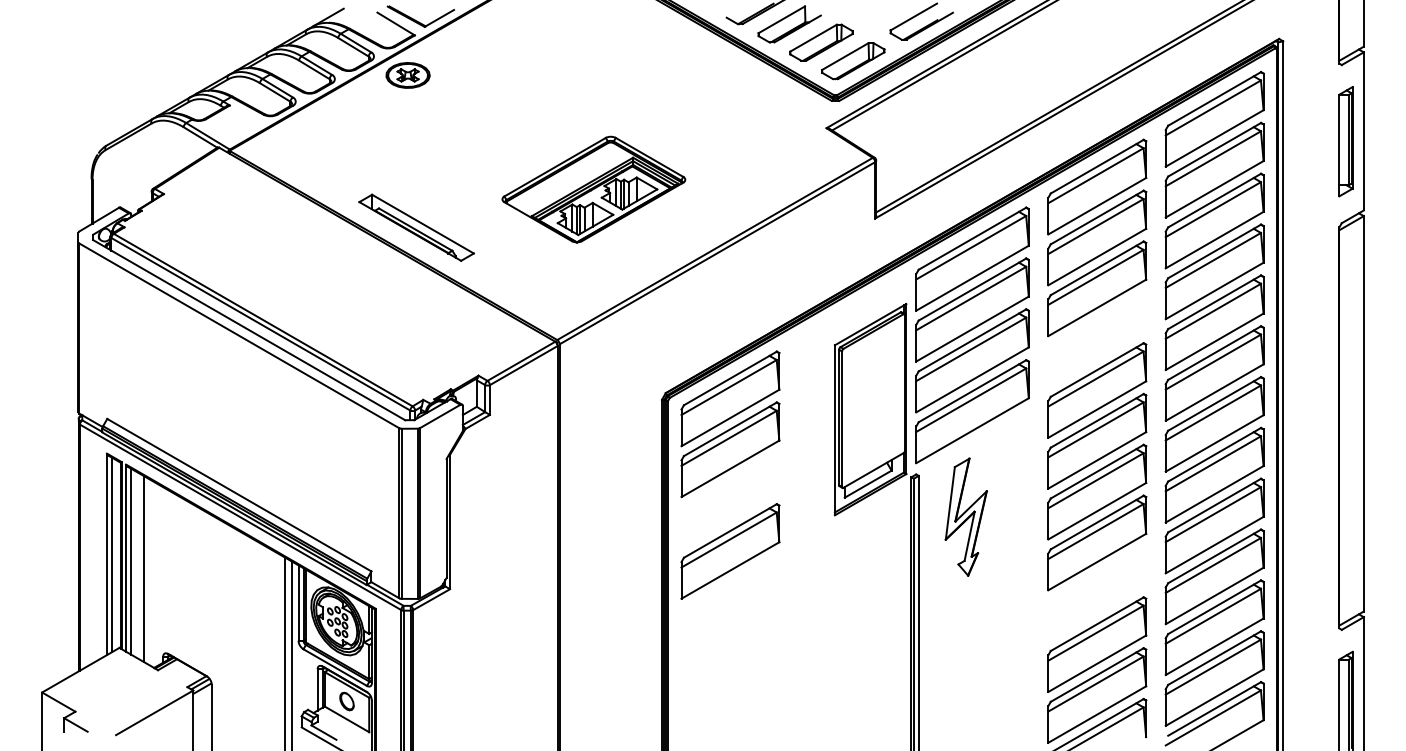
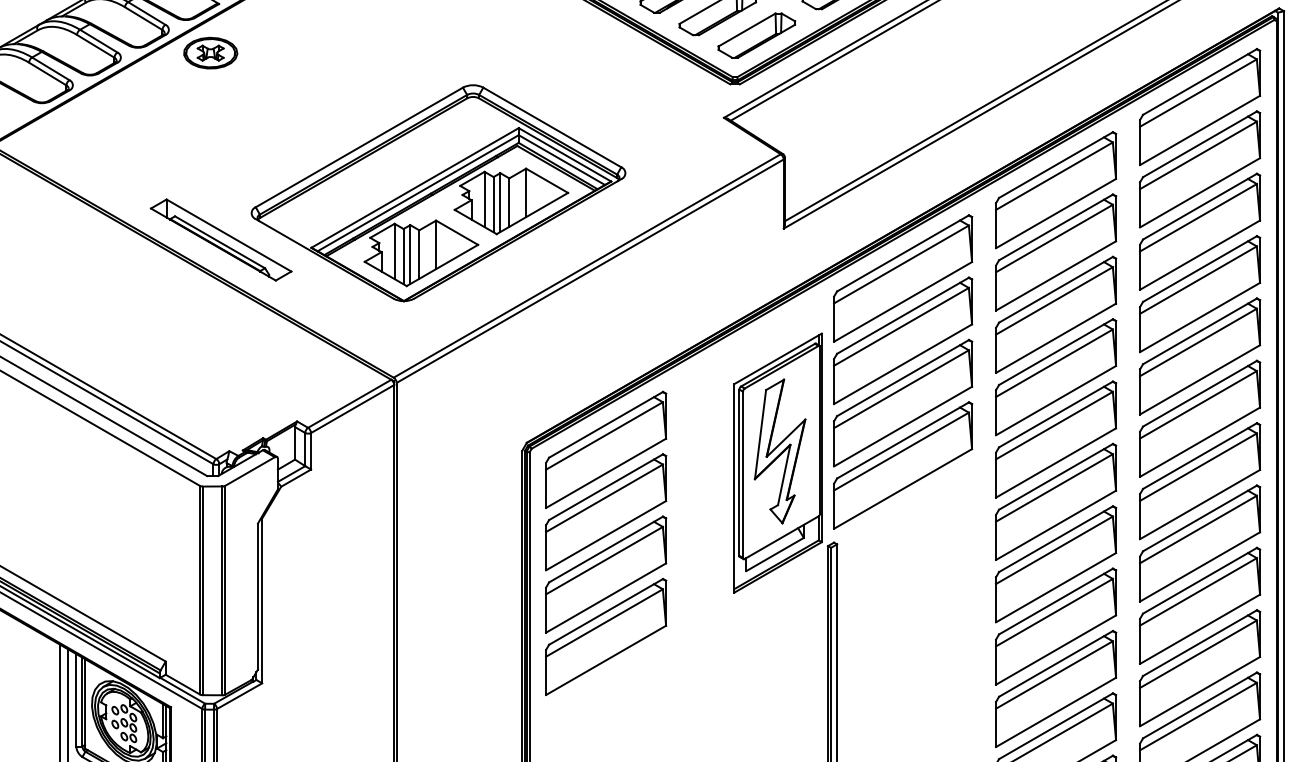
part: (593, 189) -> (438, 193), size x1.67
part: (1097, 339) -> (1056, 377), added
part: (730, 500) -> (606, 574), added
part: (965, 516) -> (779, 450), moved
part: (1097, 593) -> (1056, 688), added

